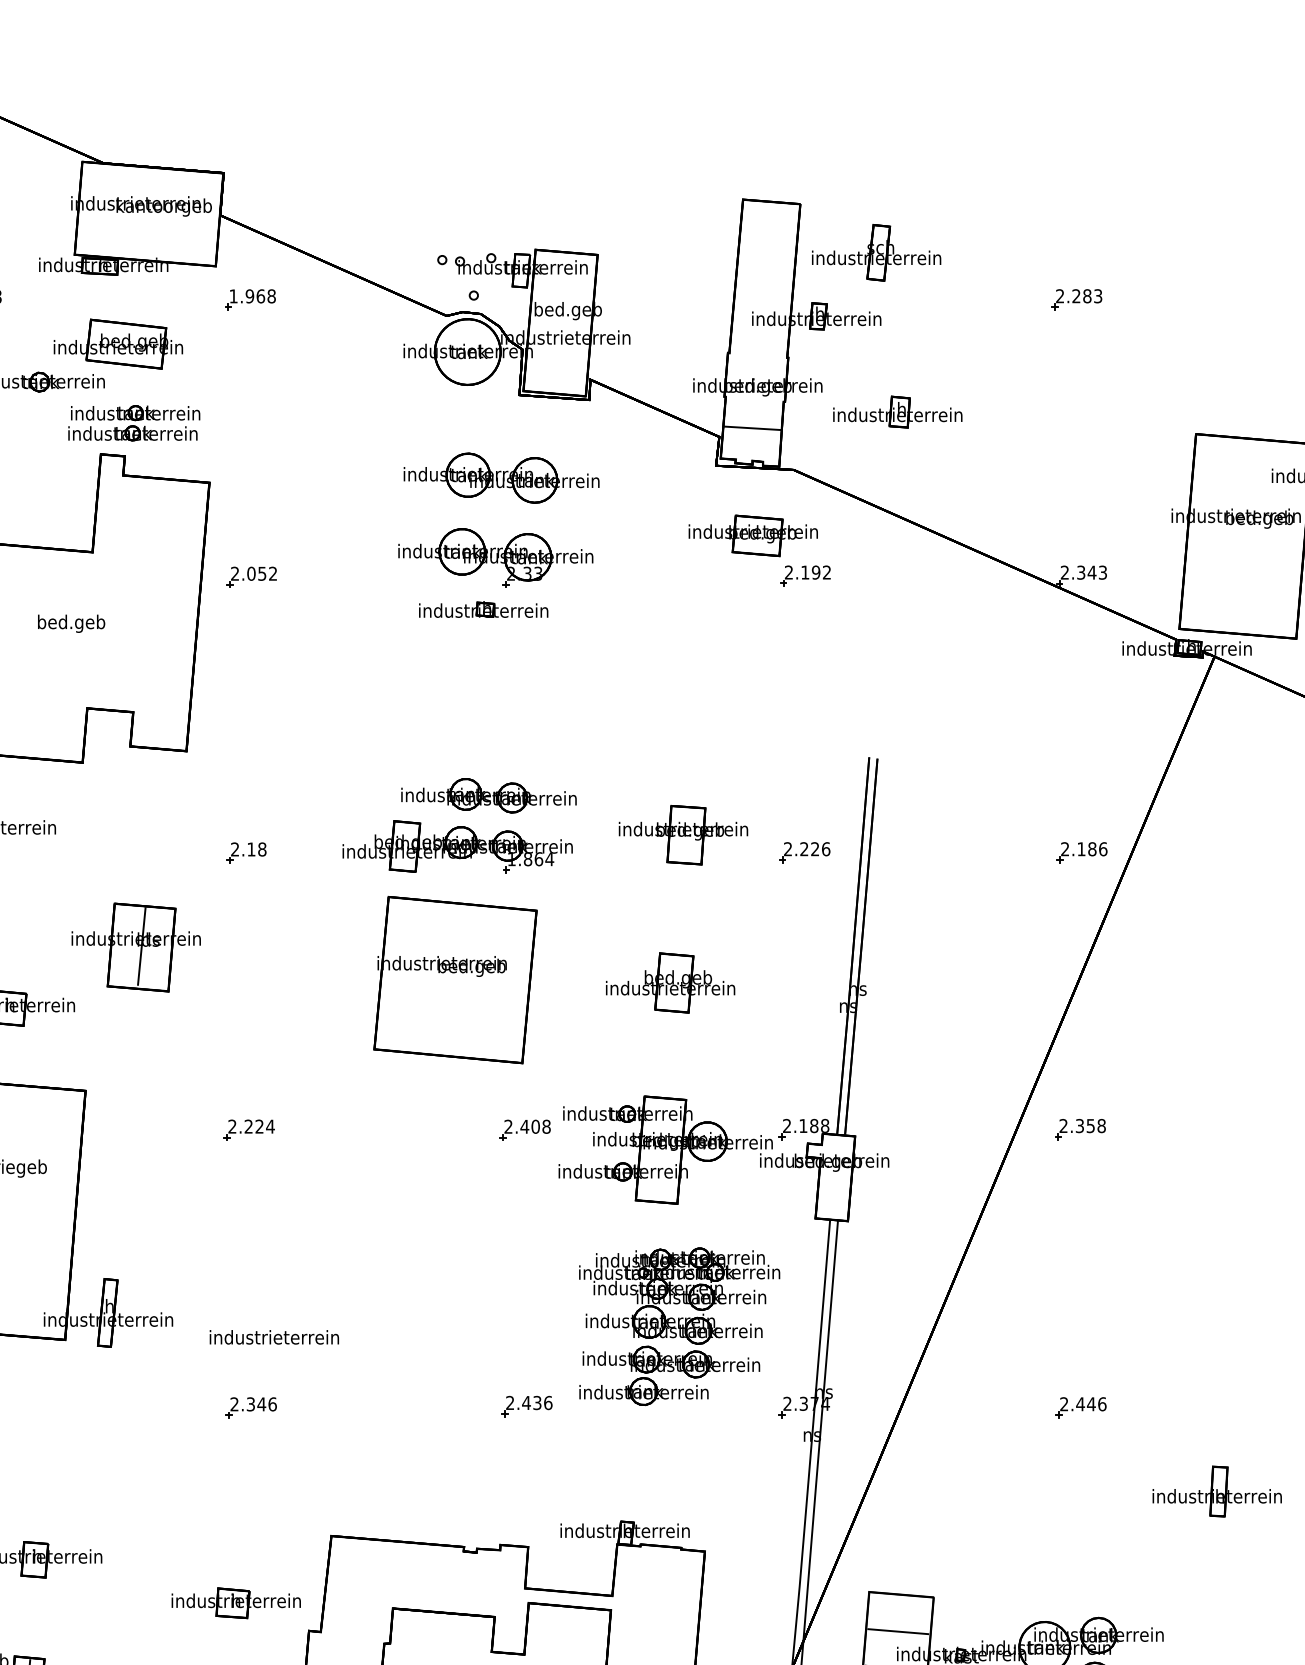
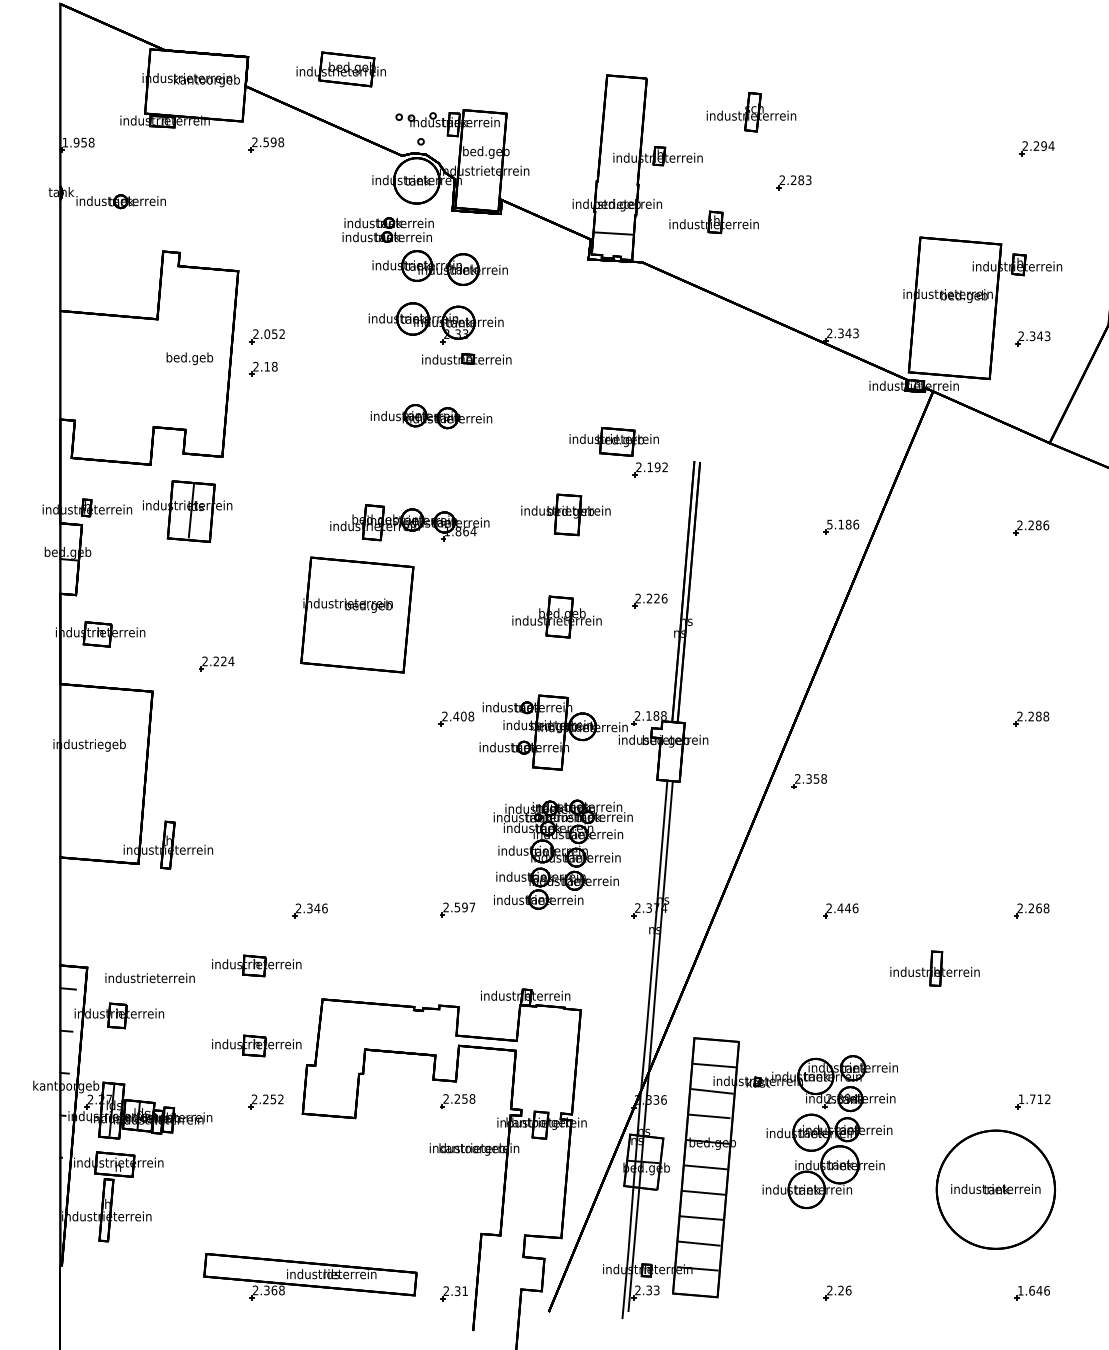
part: (876, 253) -> (751, 112), moved
text: (247, 296) -> (264, 142), 1.968 -> 2.598
part: (1076, 299) -> (793, 182), moved
part: (117, 344) -> (340, 69), moved
part: (133, 422) -> (387, 229), moved
part: (759, 551) -> (618, 452), moved
part: (483, 609) -> (466, 358), moved
text: (71, 623) -> (189, 358), moved
part: (488, 795) -> (431, 416), moved
text: (1064, 849) -> (829, 524), 2.186 -> 5.186
part: (246, 851) -> (263, 368), moved
part: (804, 851) -> (649, 600), moved
part: (136, 947) -> (187, 511), moved
part: (455, 979) -> (357, 614), moved
part: (248, 1129) -> (216, 663), moved
part: (1079, 1129) -> (808, 781), moved
text: (273, 1337) -> (149, 978), moved
text: (536, 1403) -> (464, 907), 2.436 -> 2.597
part: (250, 1407) -> (309, 910), moved
part: (235, 1486) -> (256, 965), added

